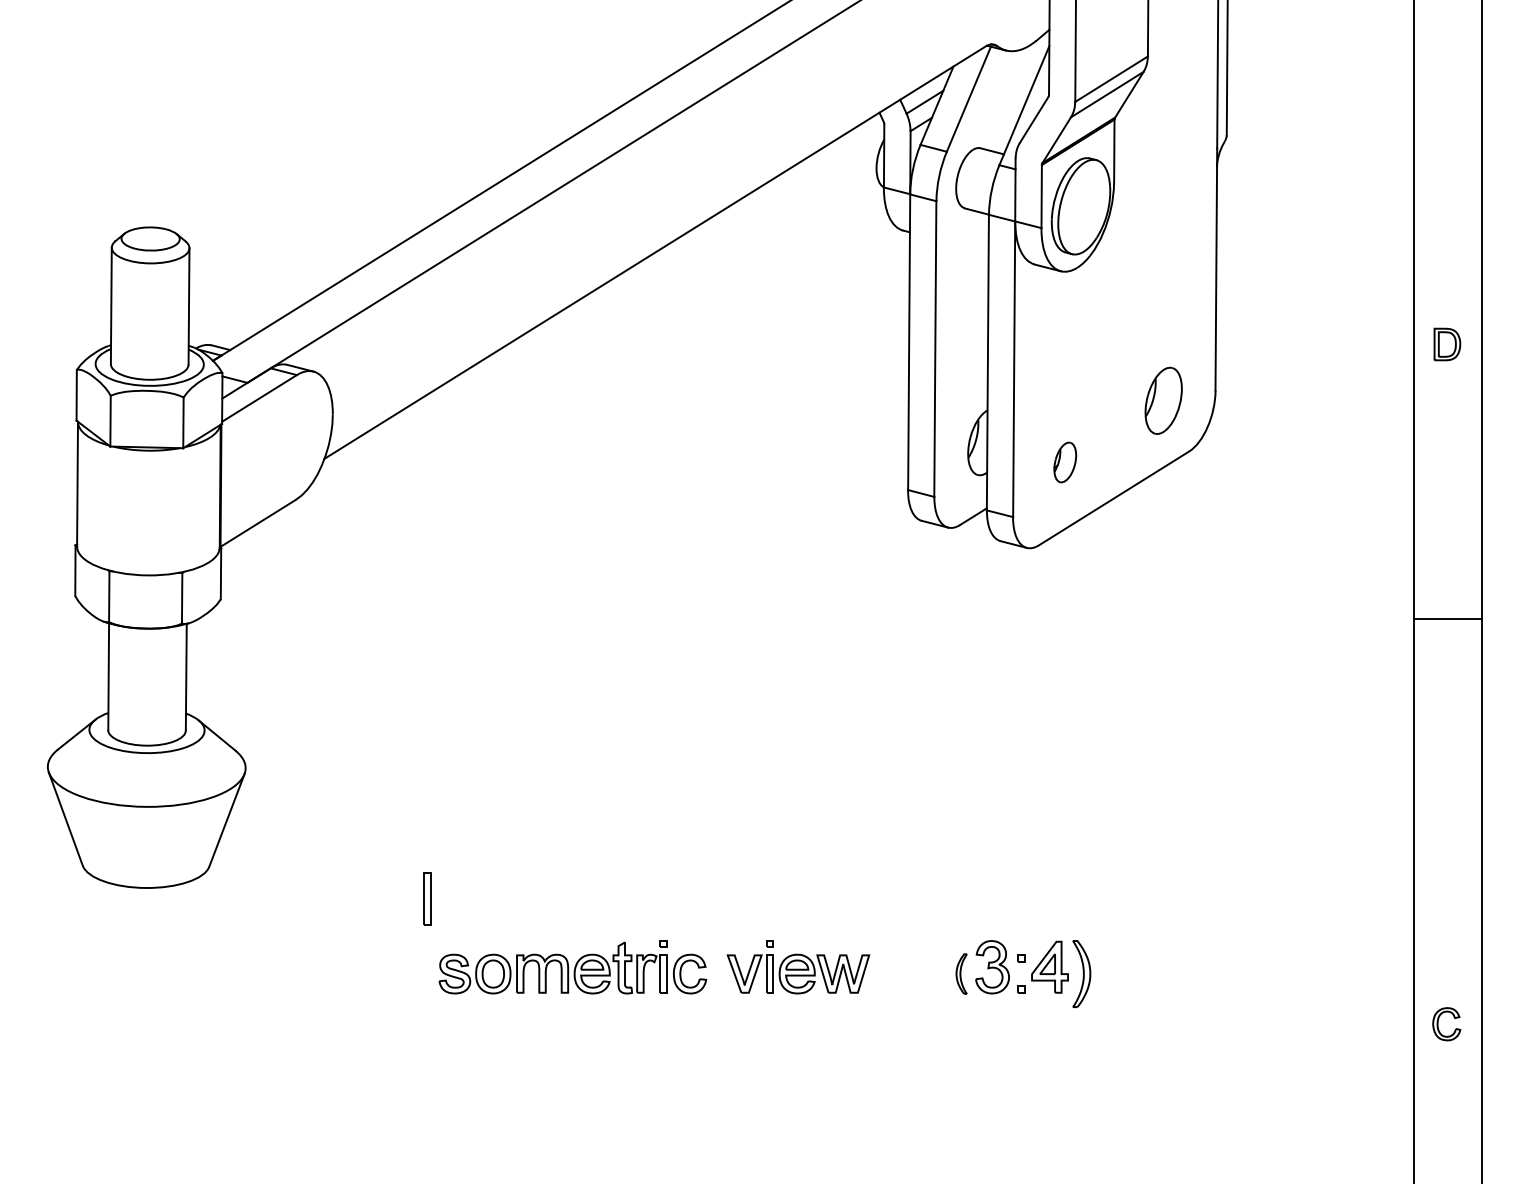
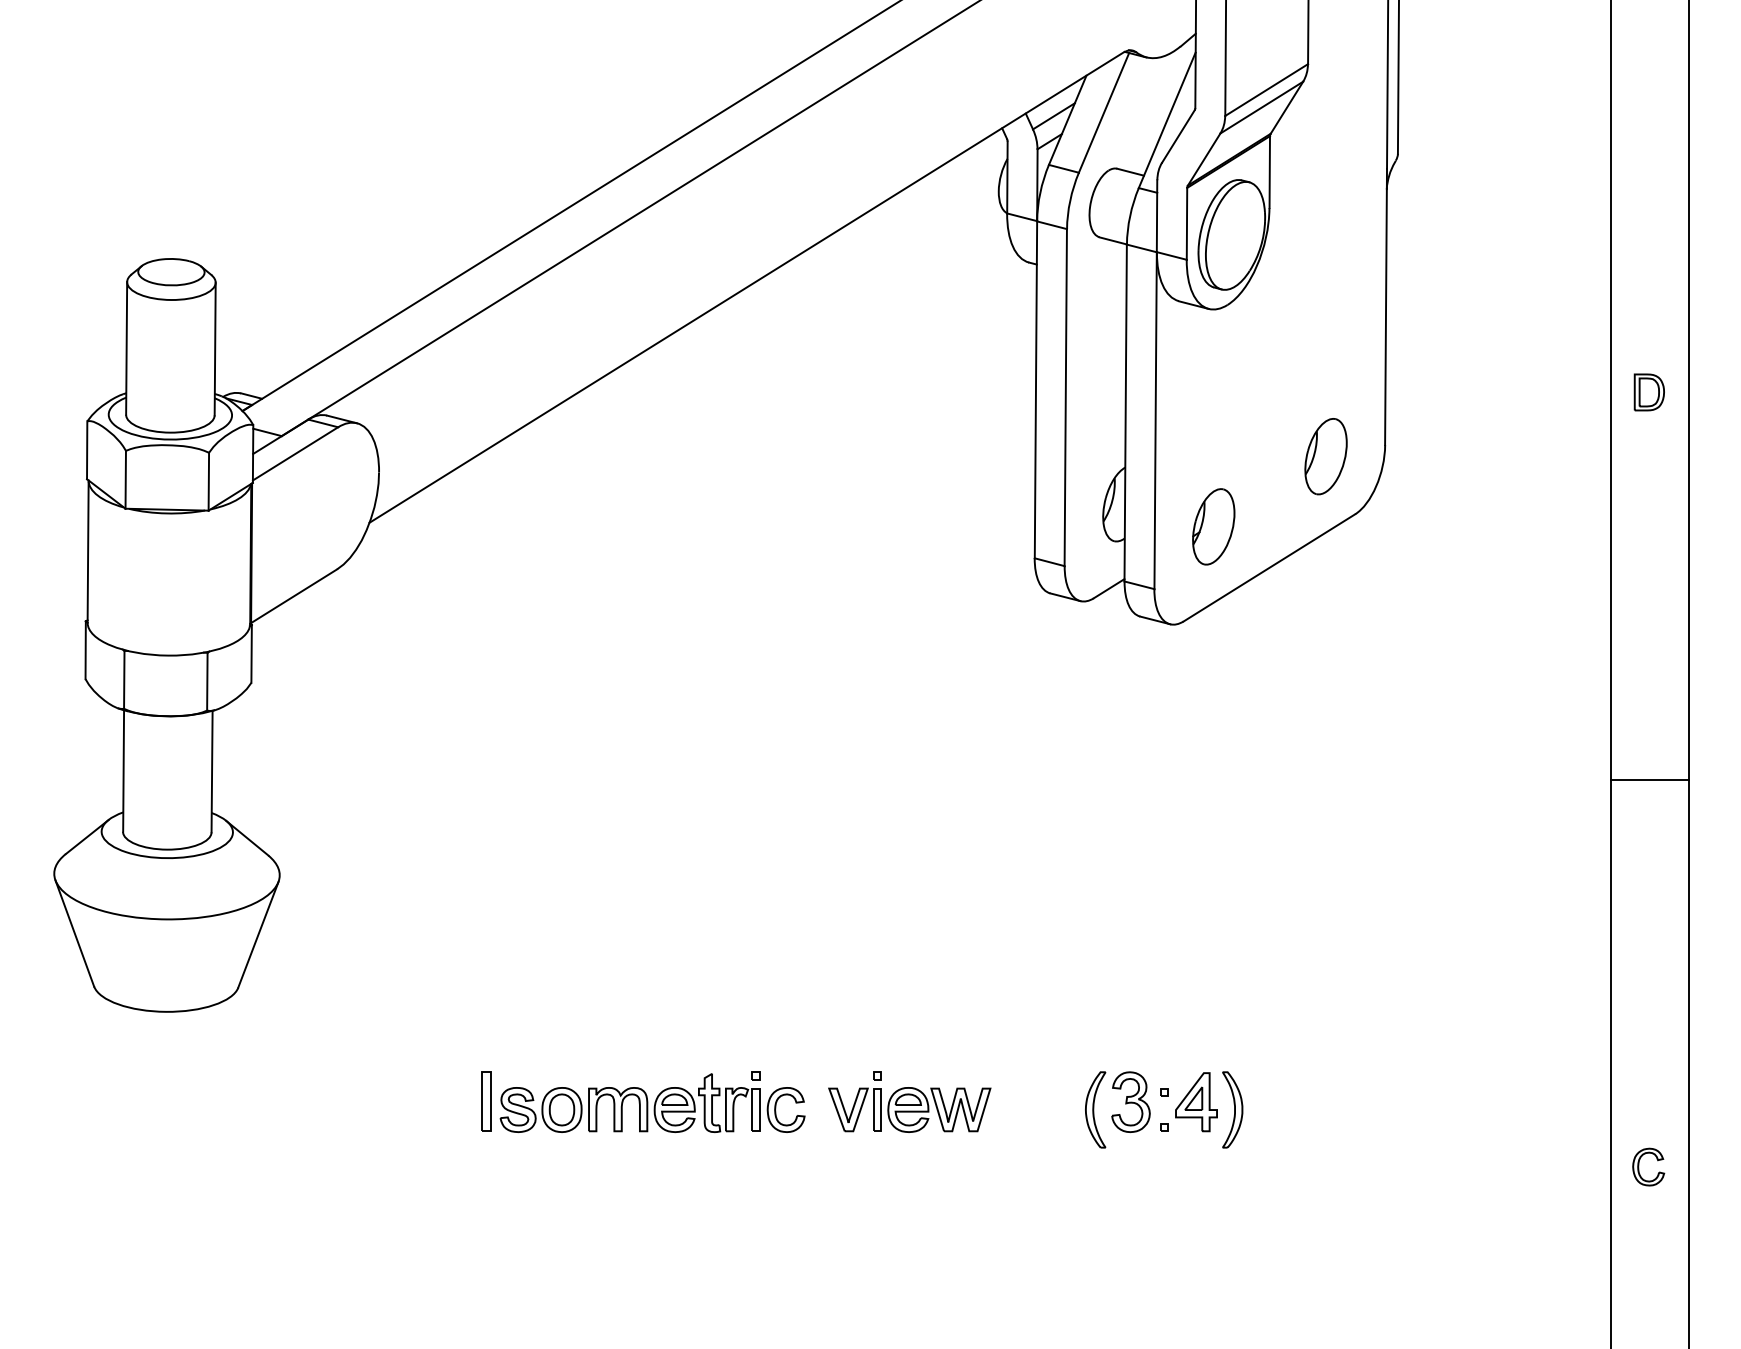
part: (1064, 462) -> (1213, 526), size x1.67
line: (1447, 619) -> (1649, 779), moved
part: (427, 899) -> (486, 1101), moved
part: (961, 973) -> (1095, 1109), size x1.67

